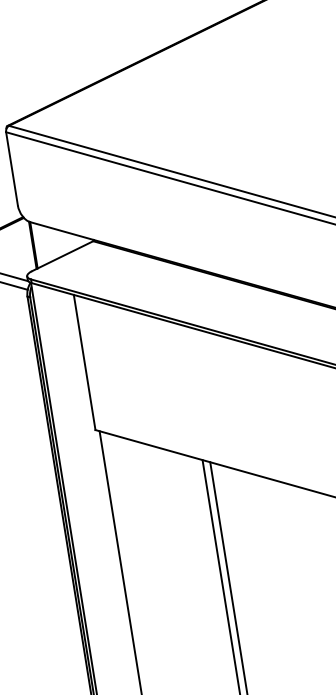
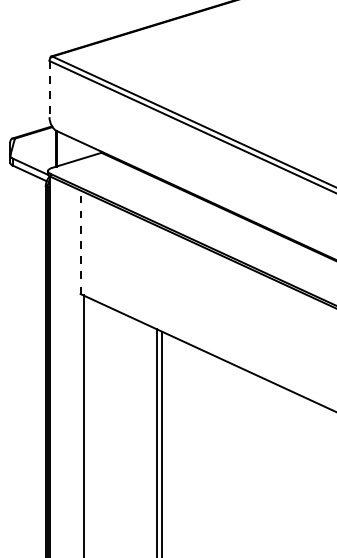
line: (12, 169) -> (49, 89), solid -> dashed
line: (84, 362) -> (80, 242), solid -> dashed

